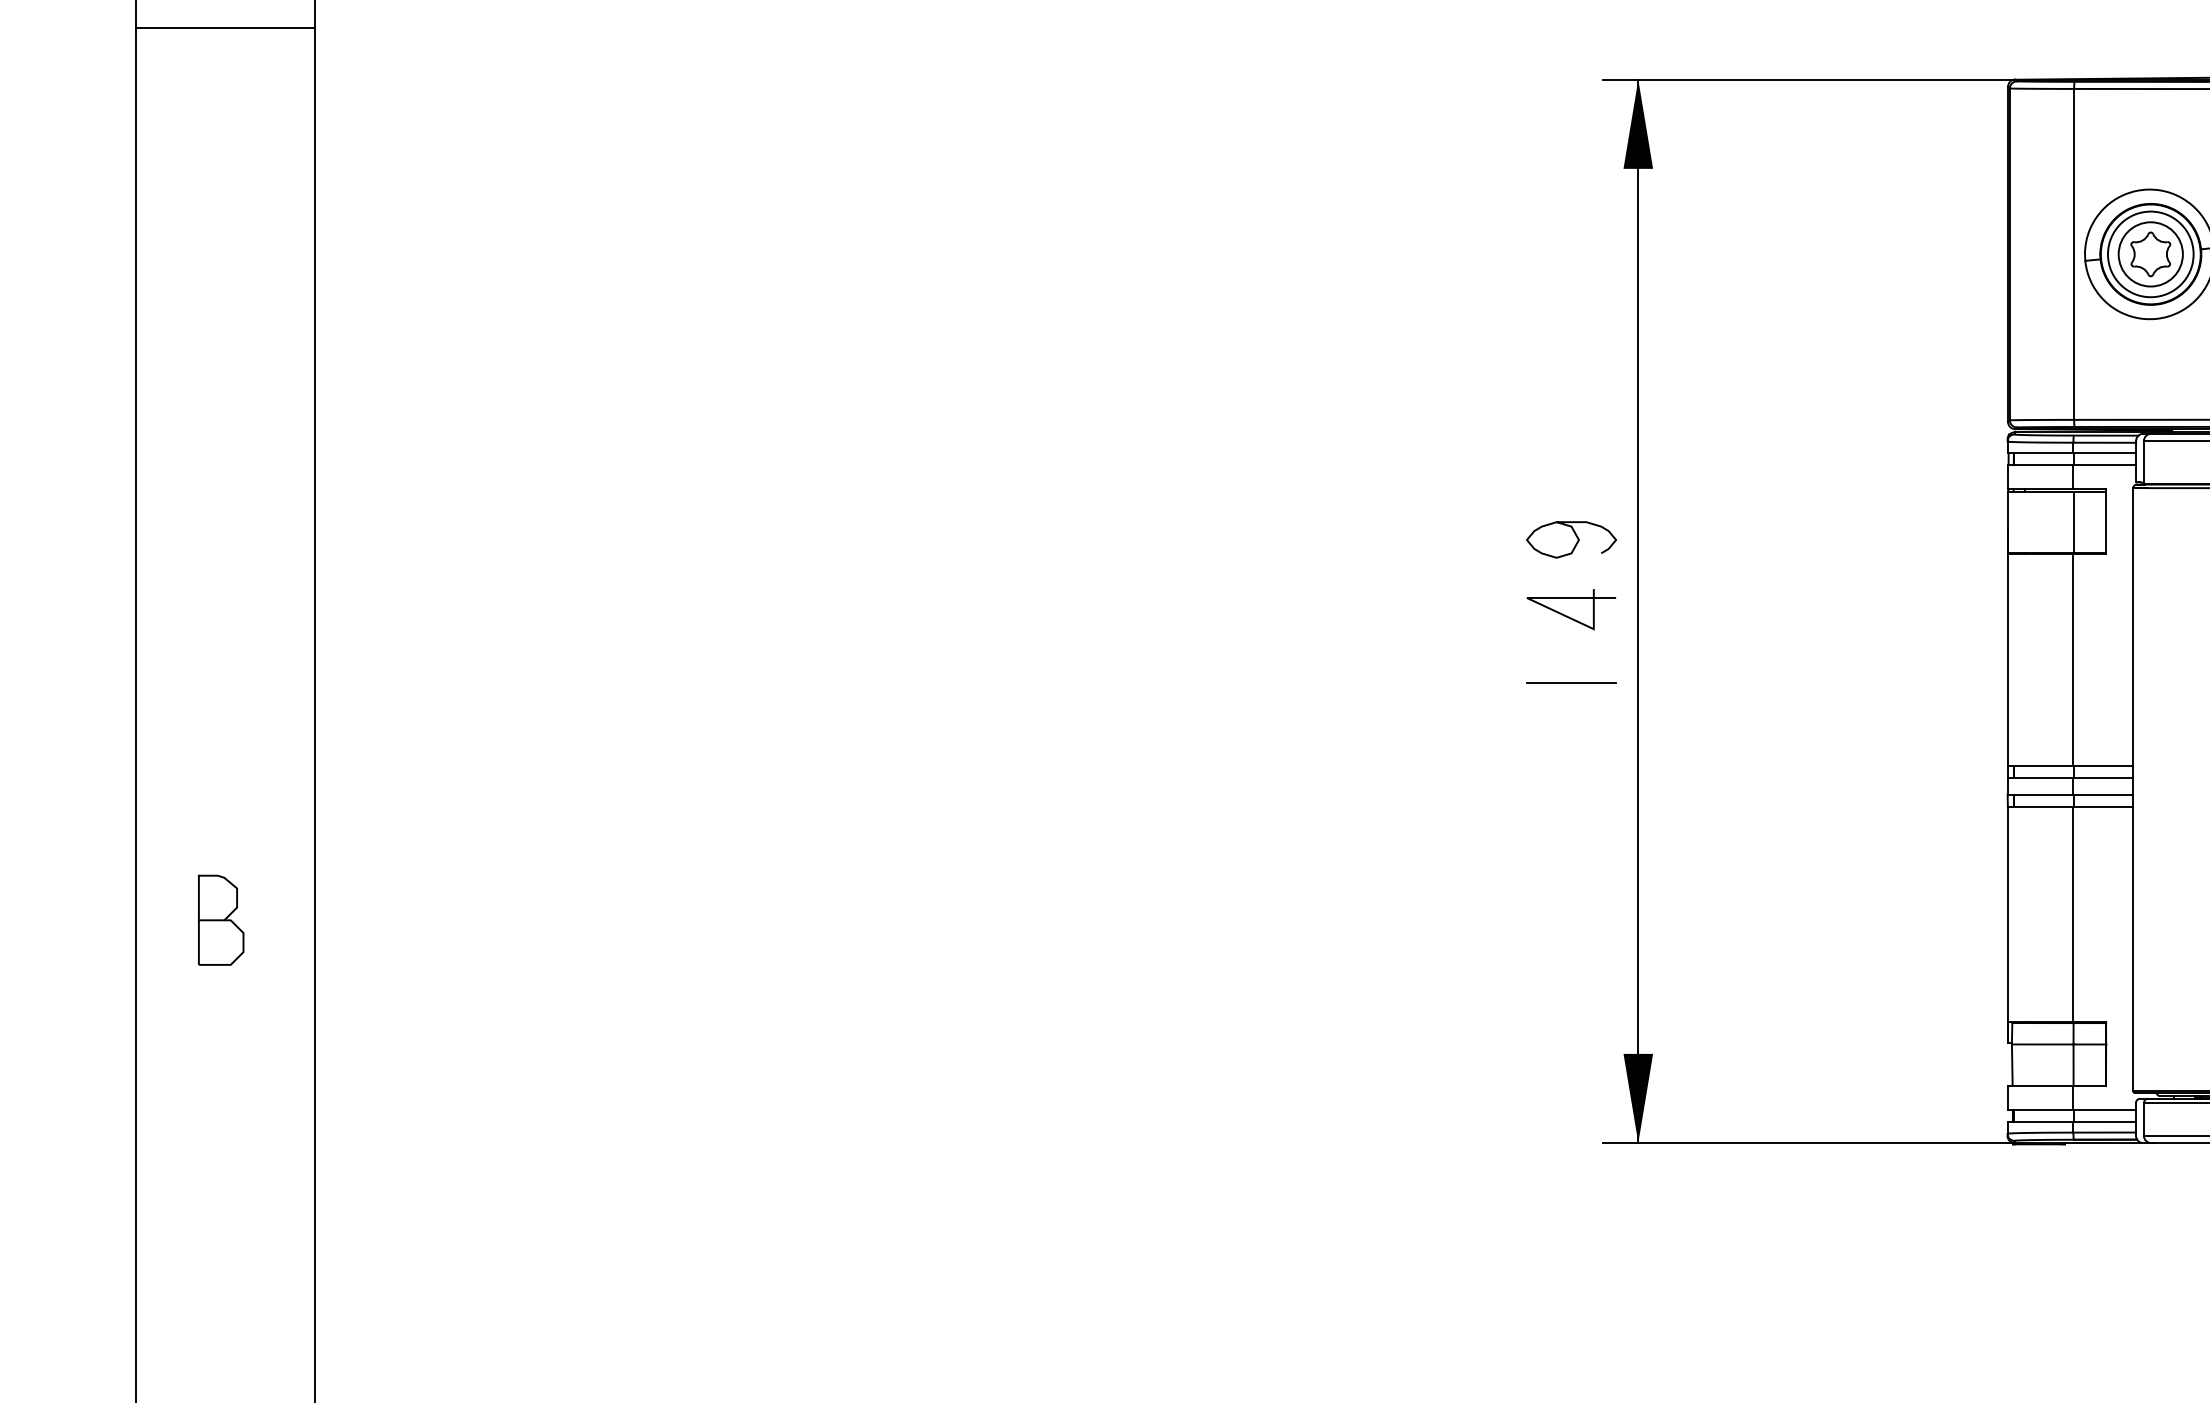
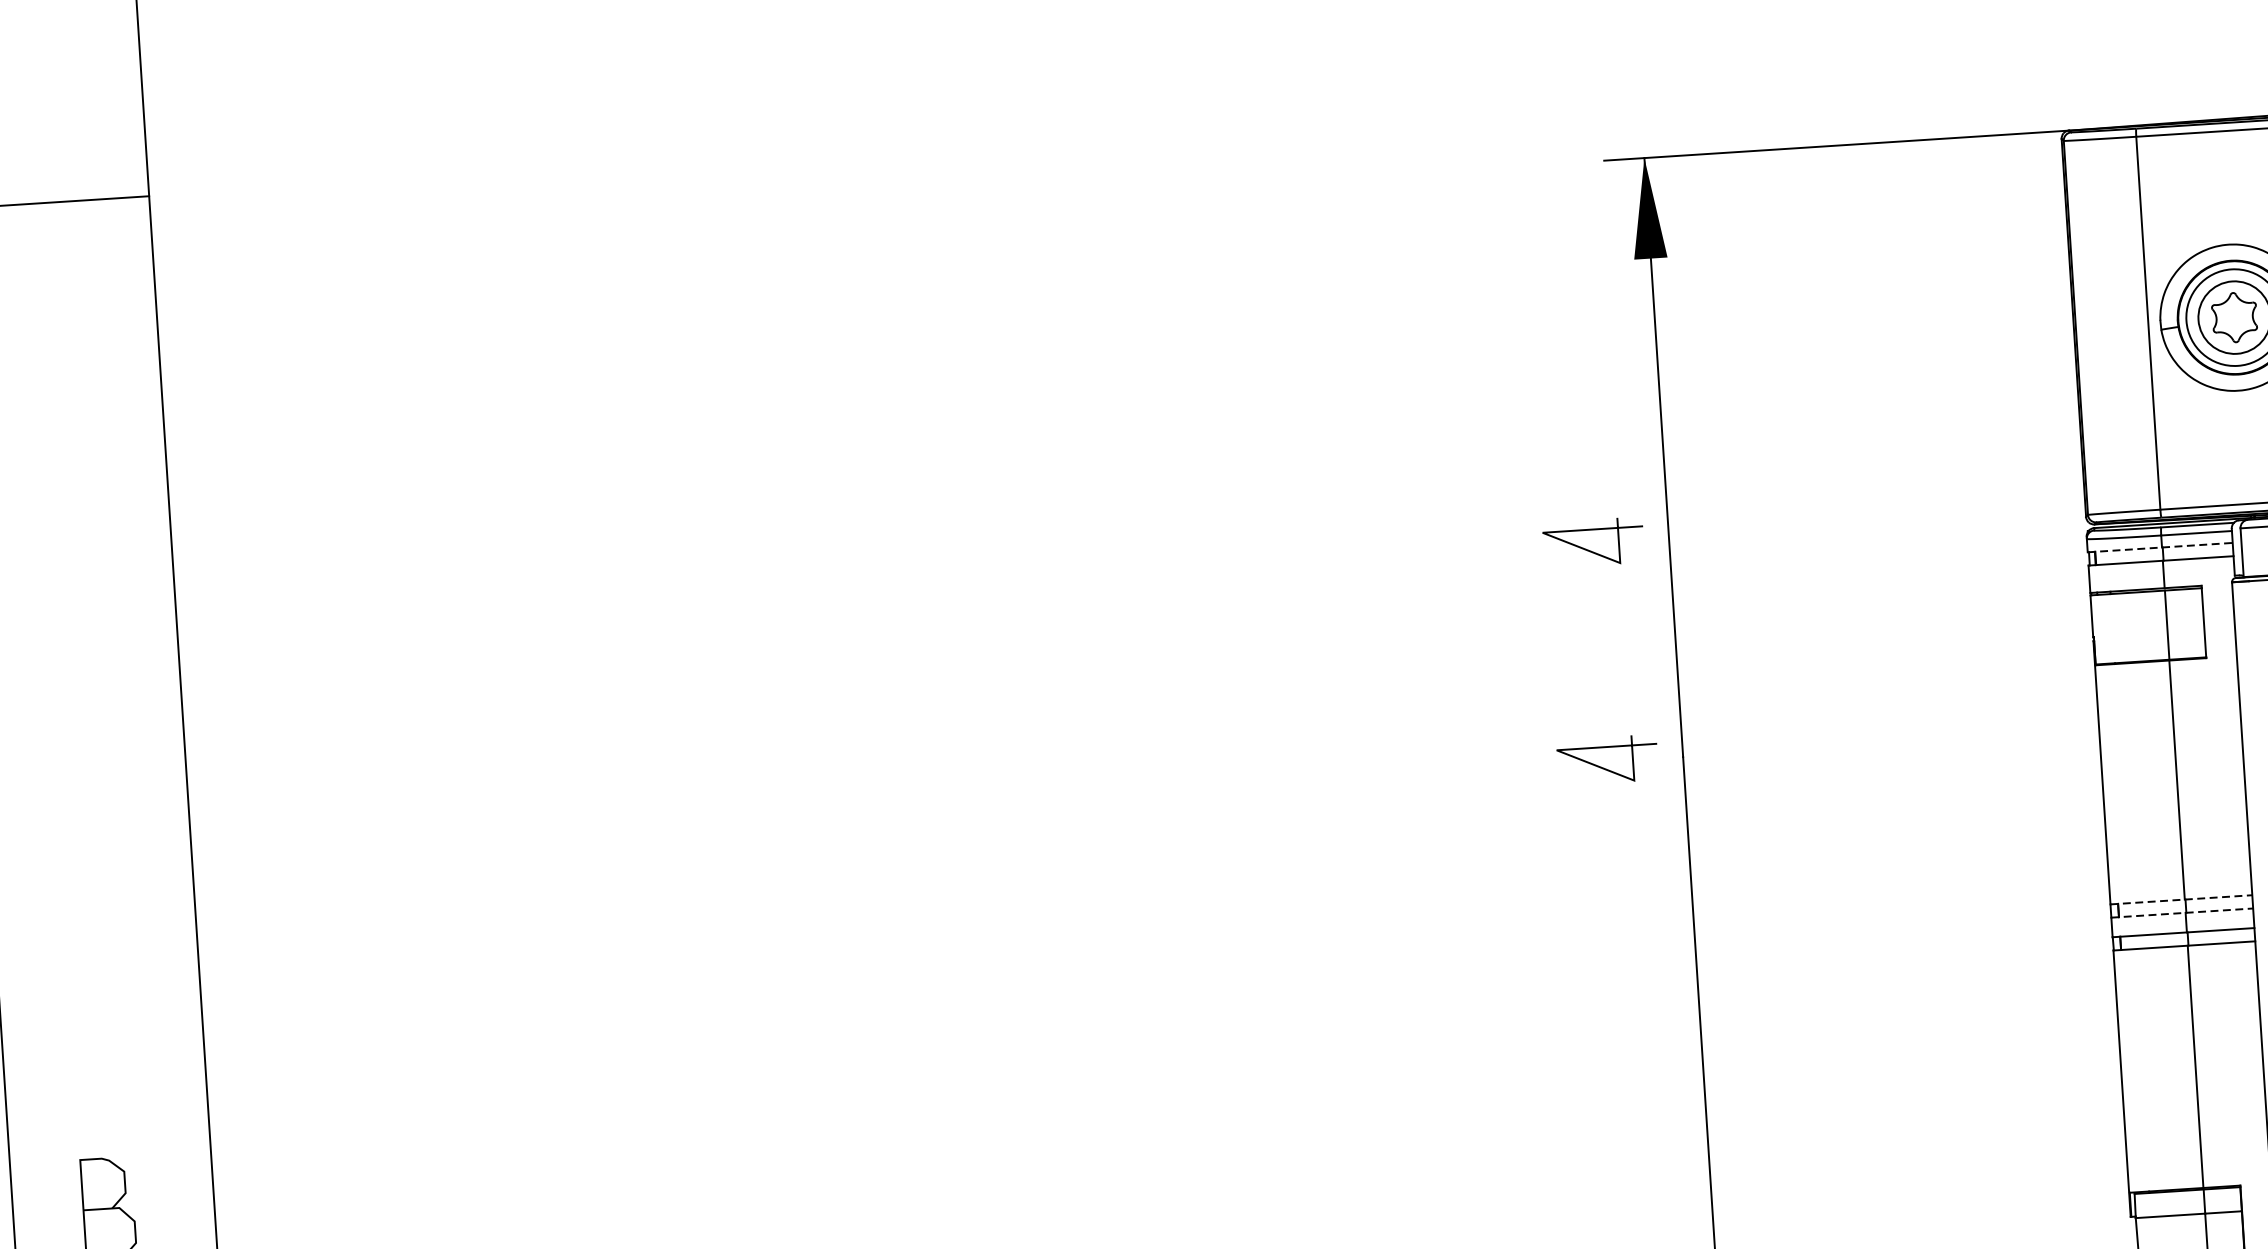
line: (1567, 422) -> (1589, 549), added
line: (2072, 453) -> (2160, 547), solid -> dashed
curve: (1576, 537) -> (1608, 678), removed
line: (1571, 682) -> (1613, 842), removed
line: (2070, 765) -> (2181, 899), solid -> dashed
line: (2070, 777) -> (2182, 912), solid -> dashed

